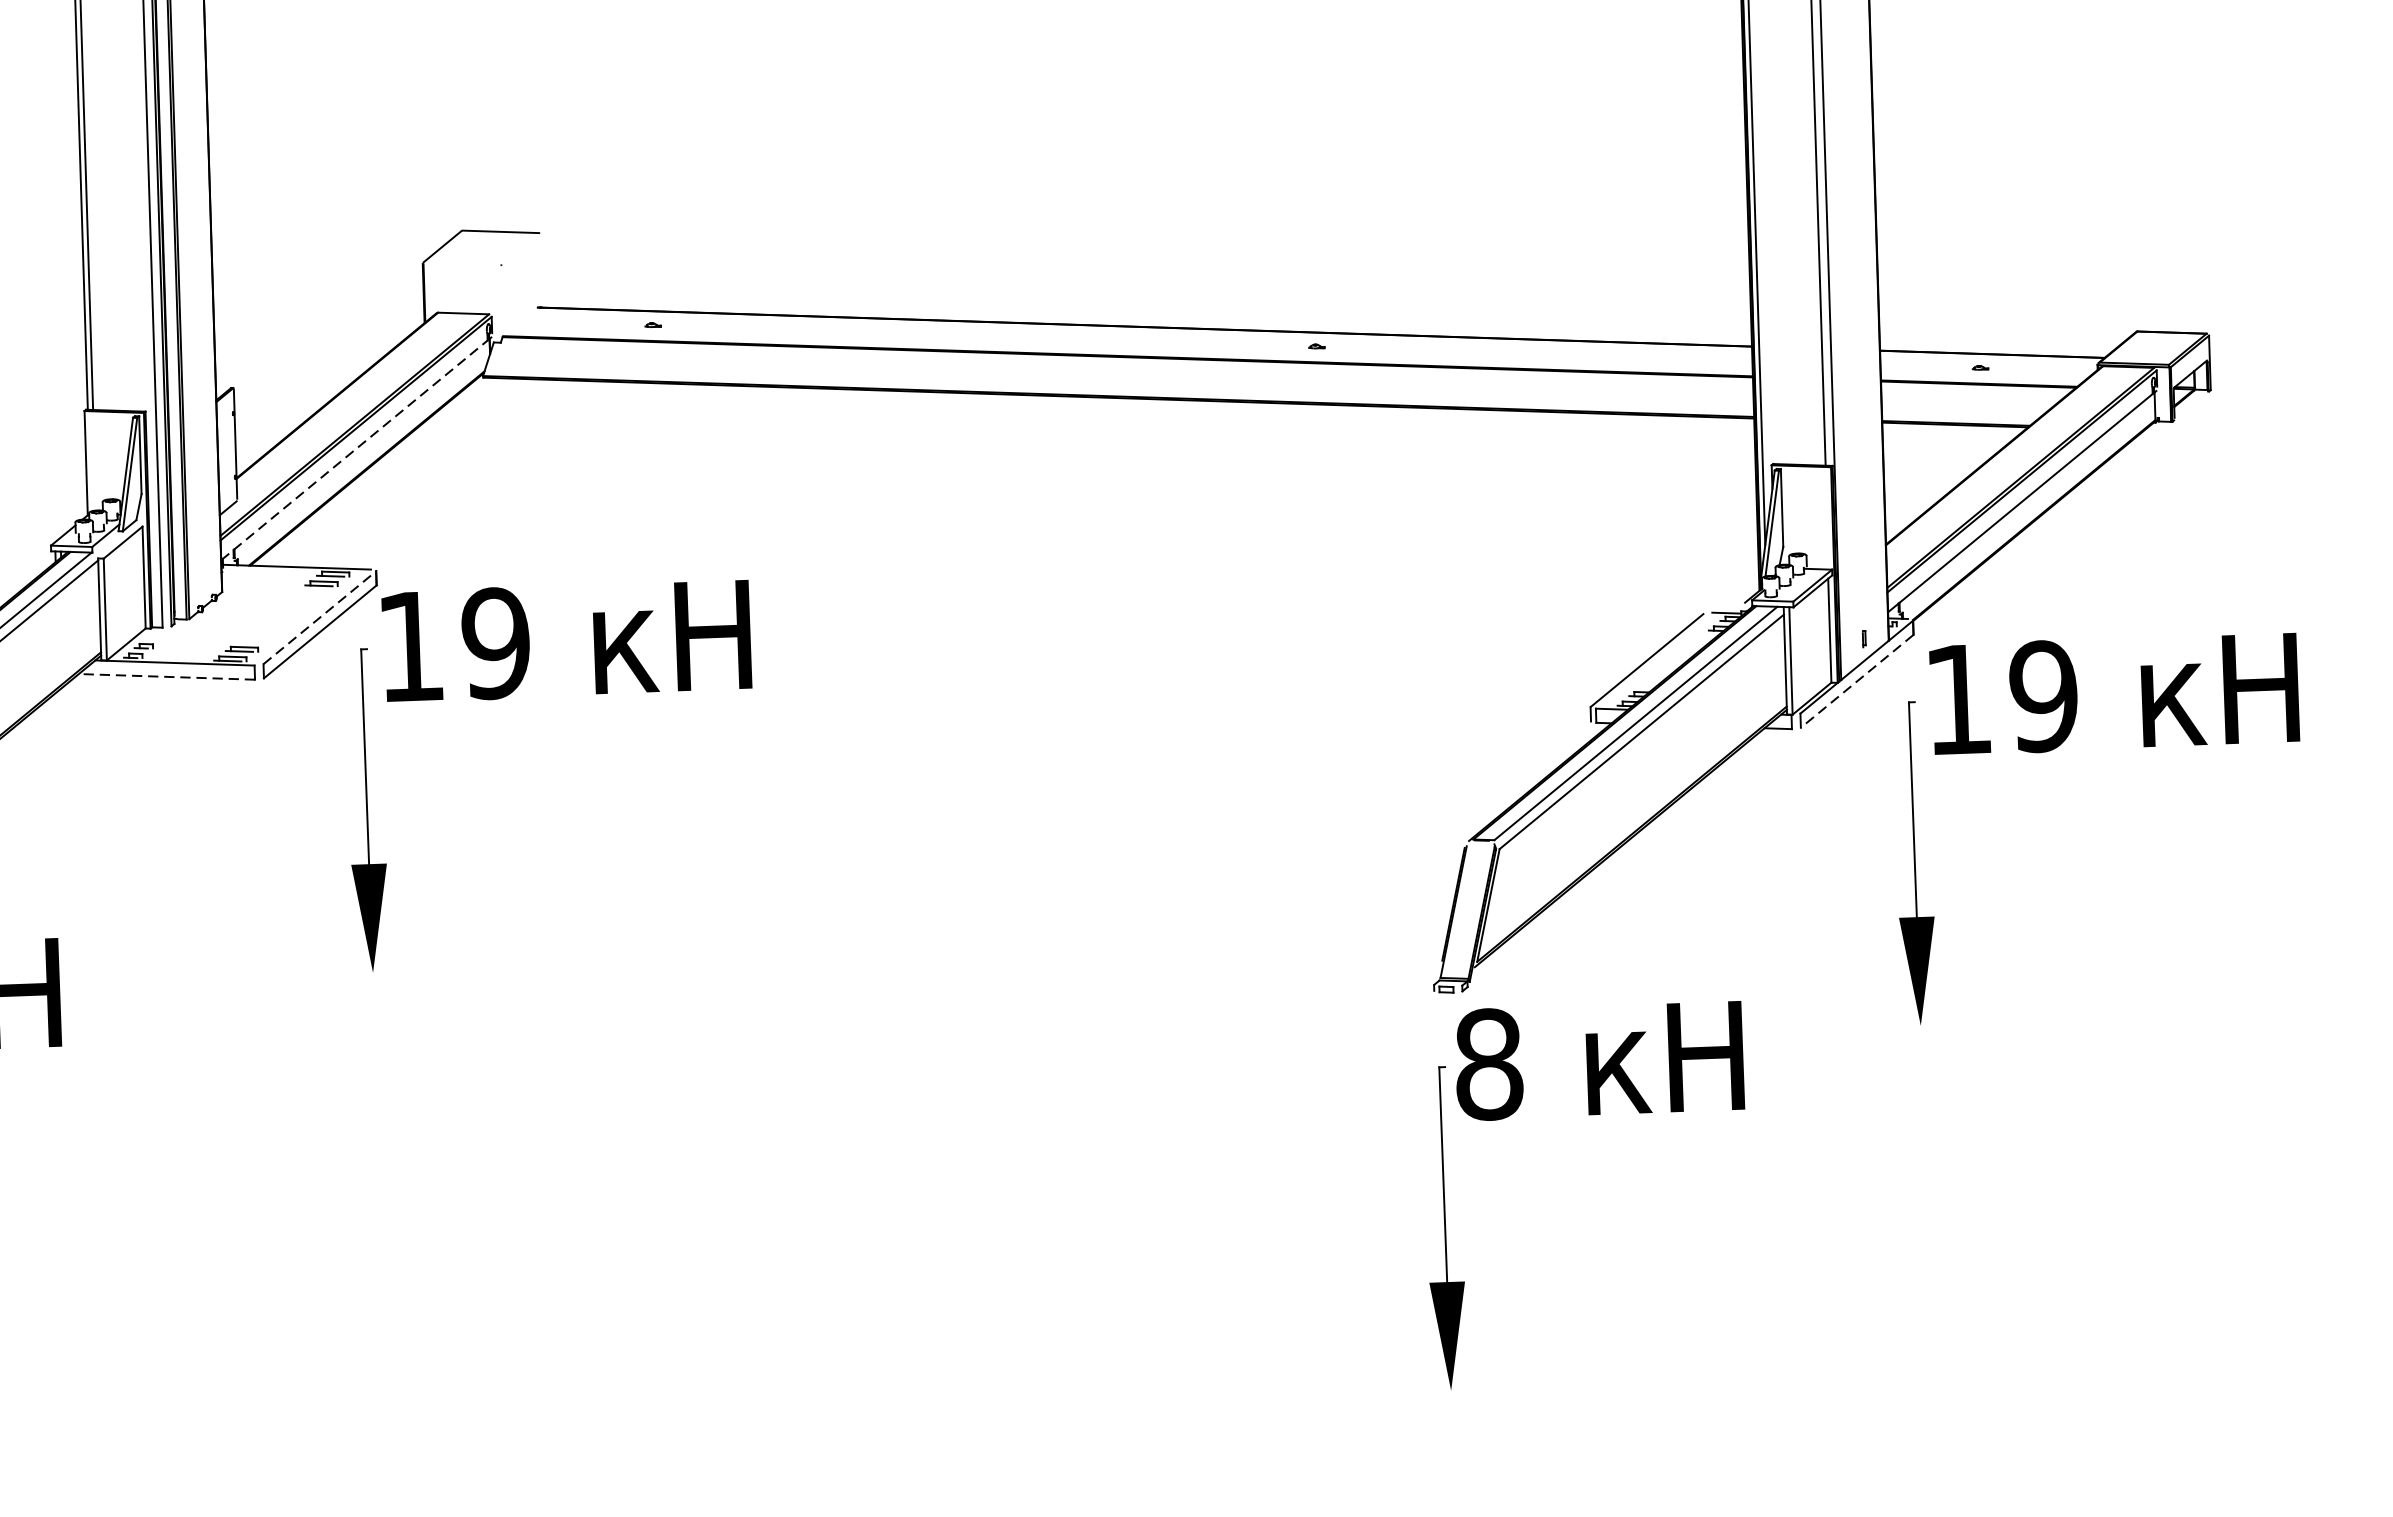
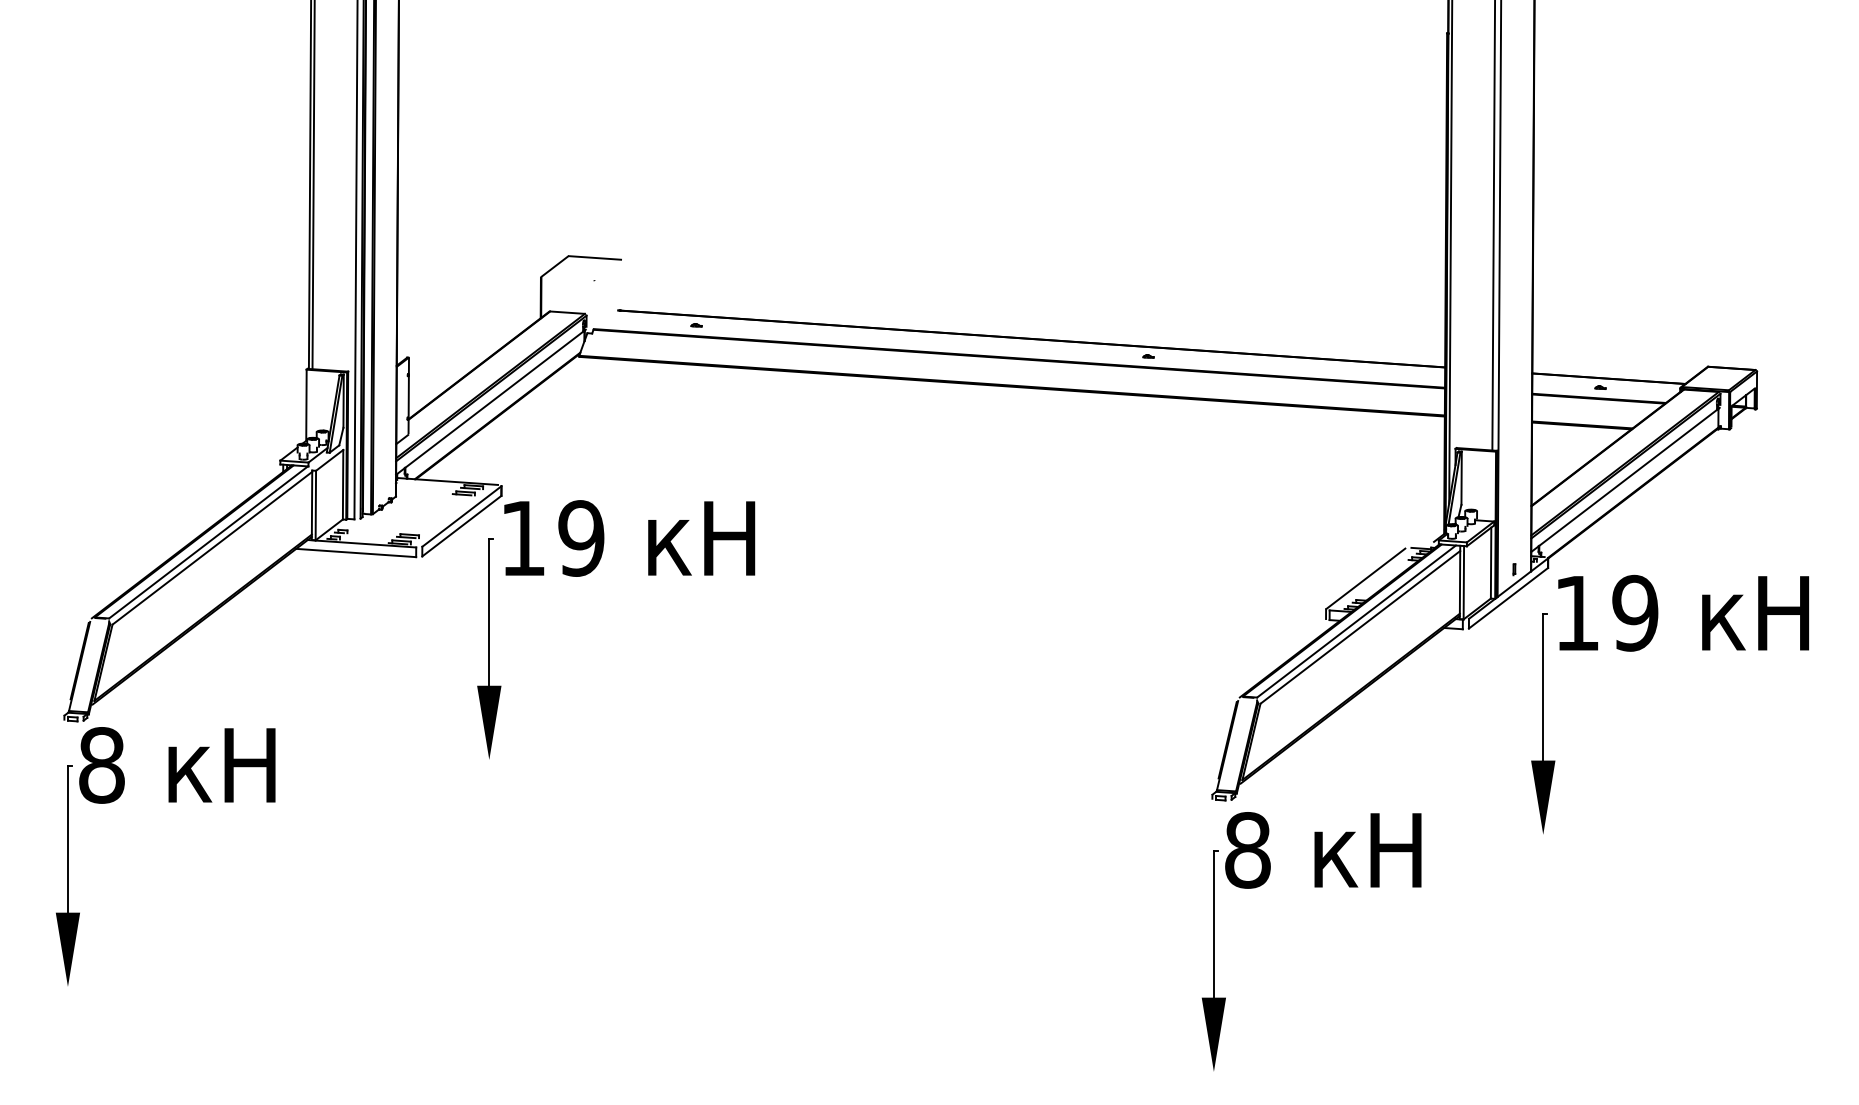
line: (354, 450) -> (489, 403), dashed -> solid
line: (319, 617) -> (461, 516), dashed -> solid
line: (165, 676) -> (355, 552), dashed -> solid
line: (1857, 681) -> (1508, 598), dashed -> solid

